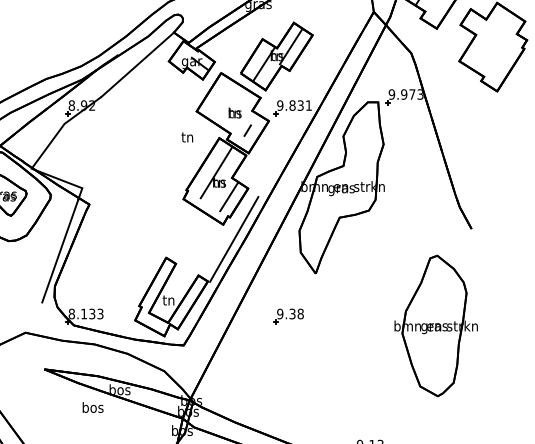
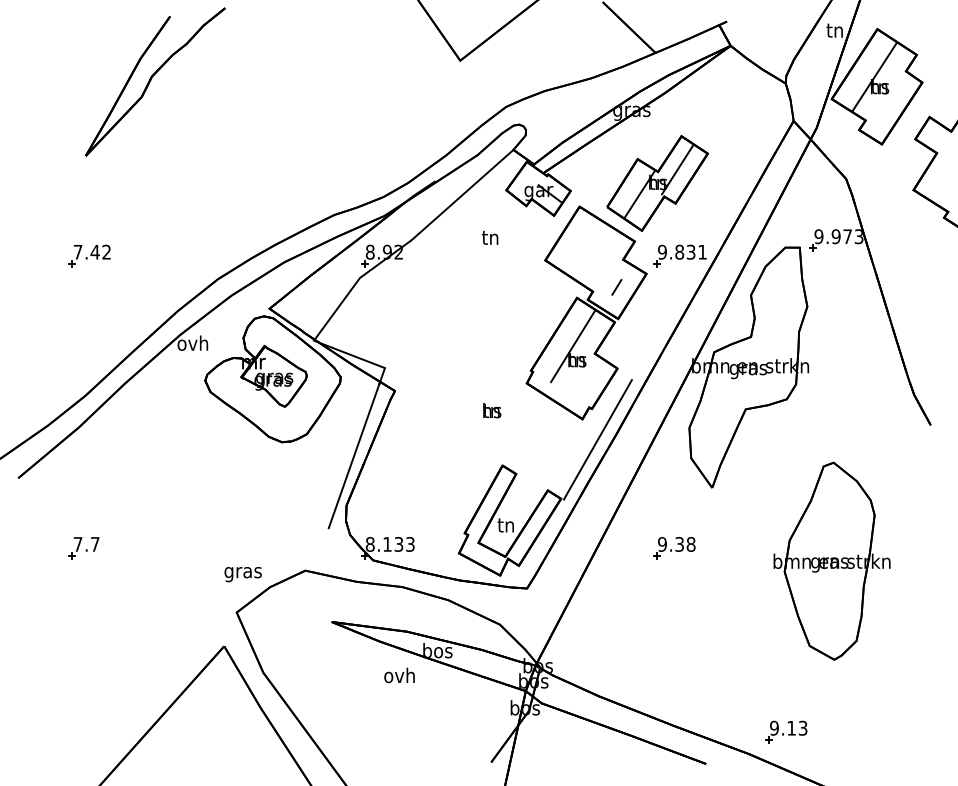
text: (235, 112) -> (492, 410), moved
text: (186, 137) -> (489, 237), moved
line: (228, 197) -> (590, 380), removed
part: (435, 325) -> (831, 560), moved
text: (92, 407) -> (399, 675), bos -> ovh

